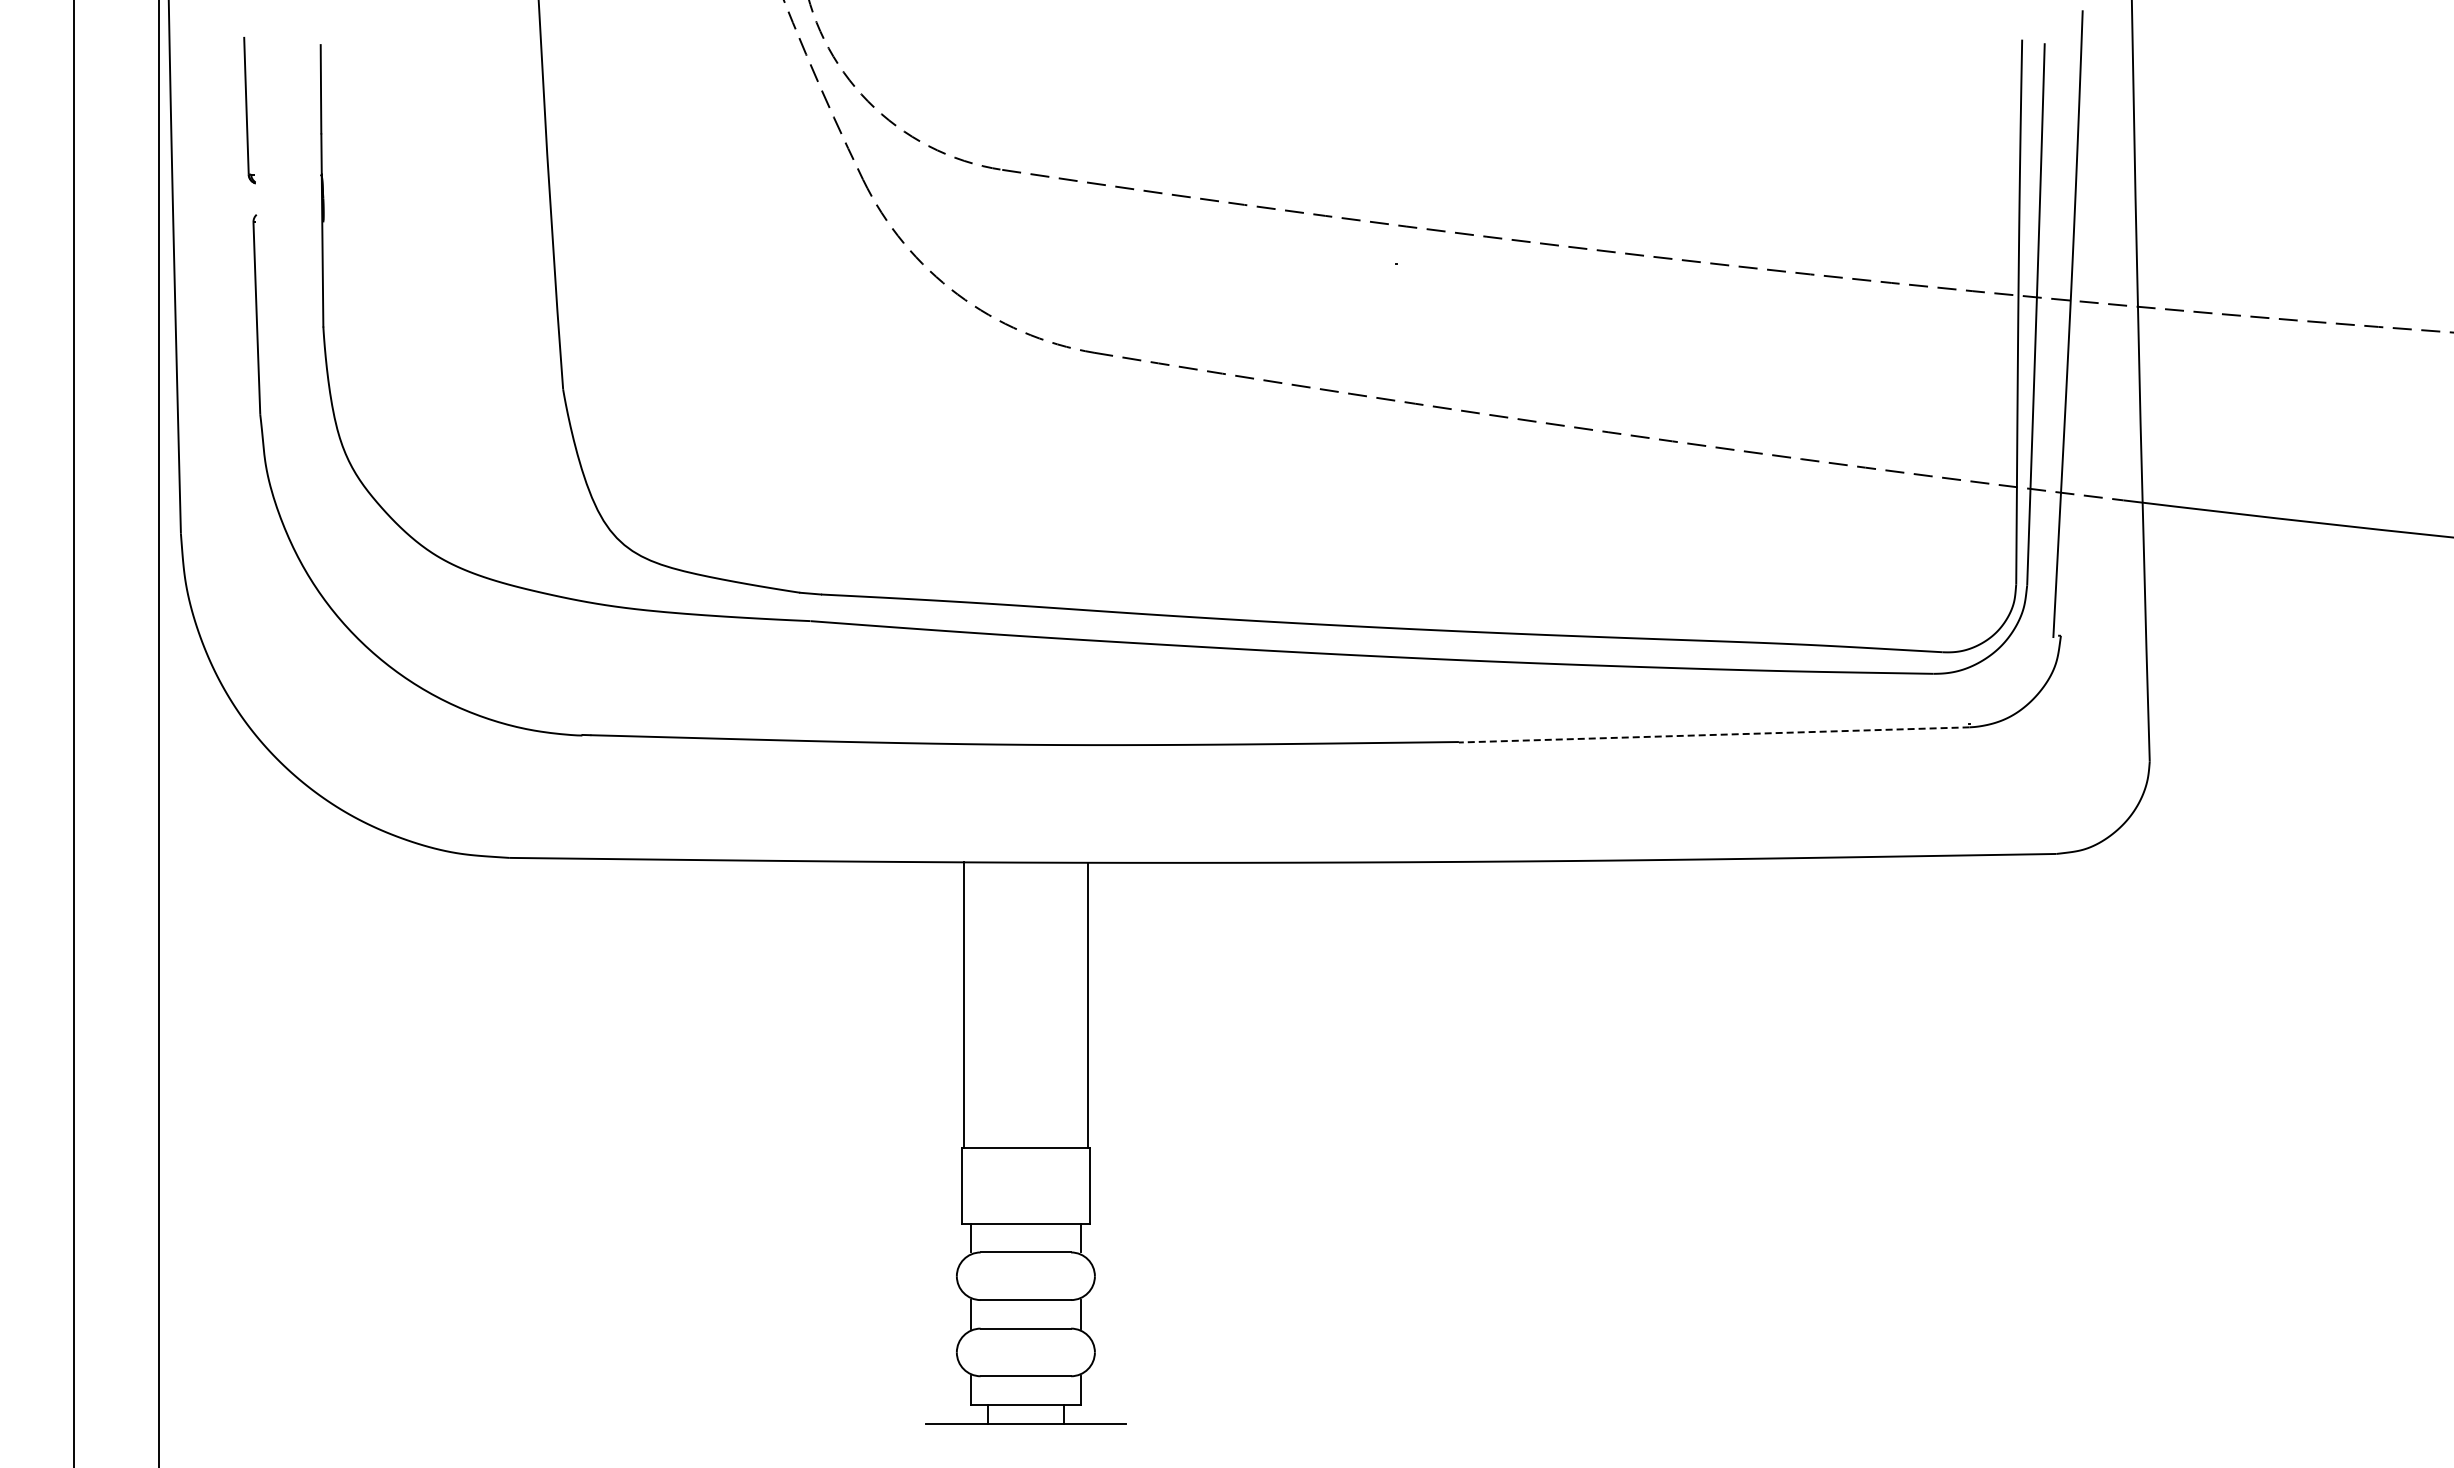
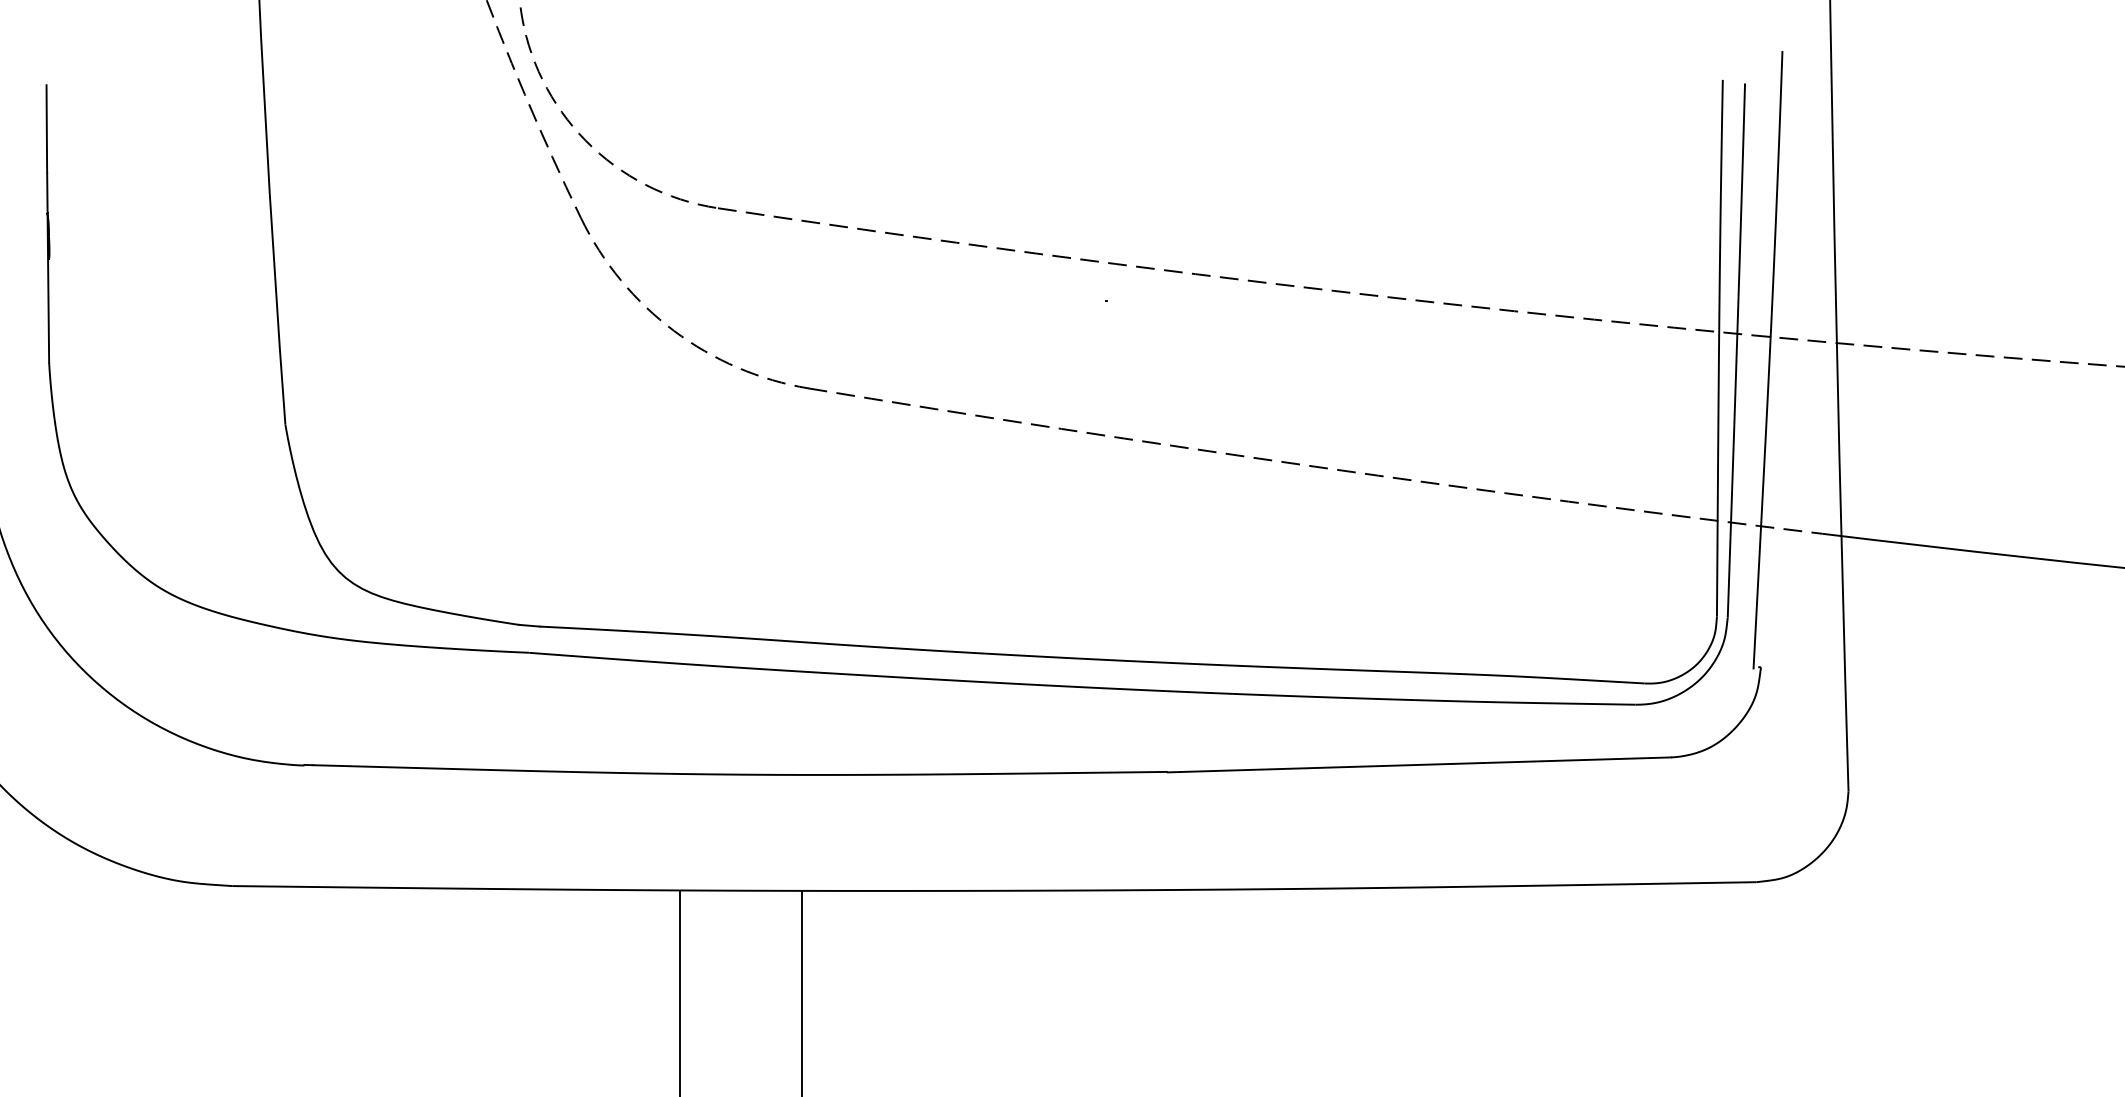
line: (1713, 734) -> (1418, 764), dashed -> solid

